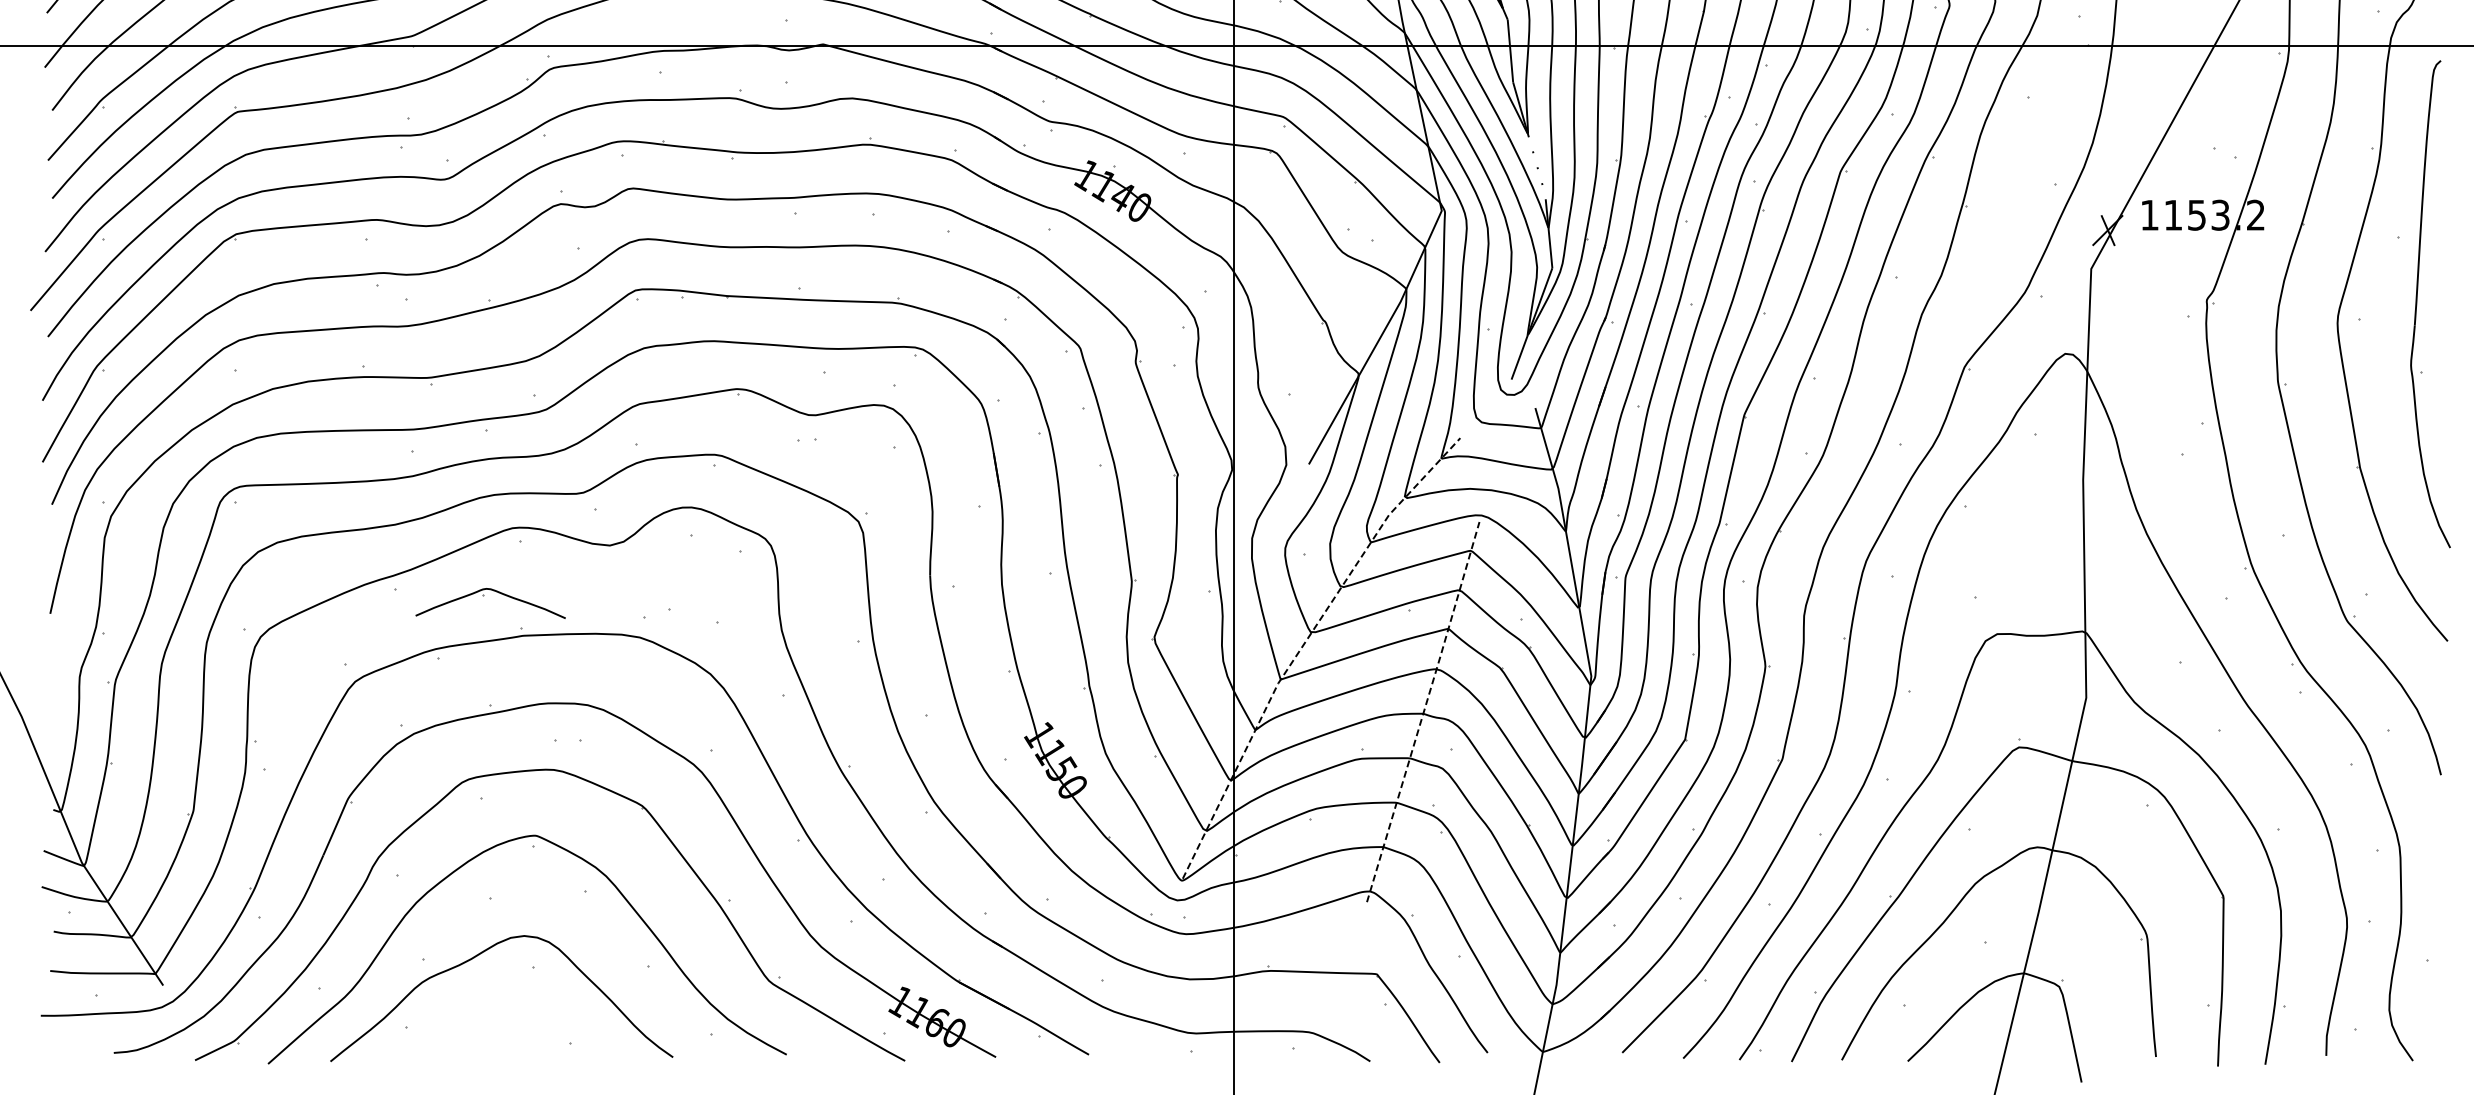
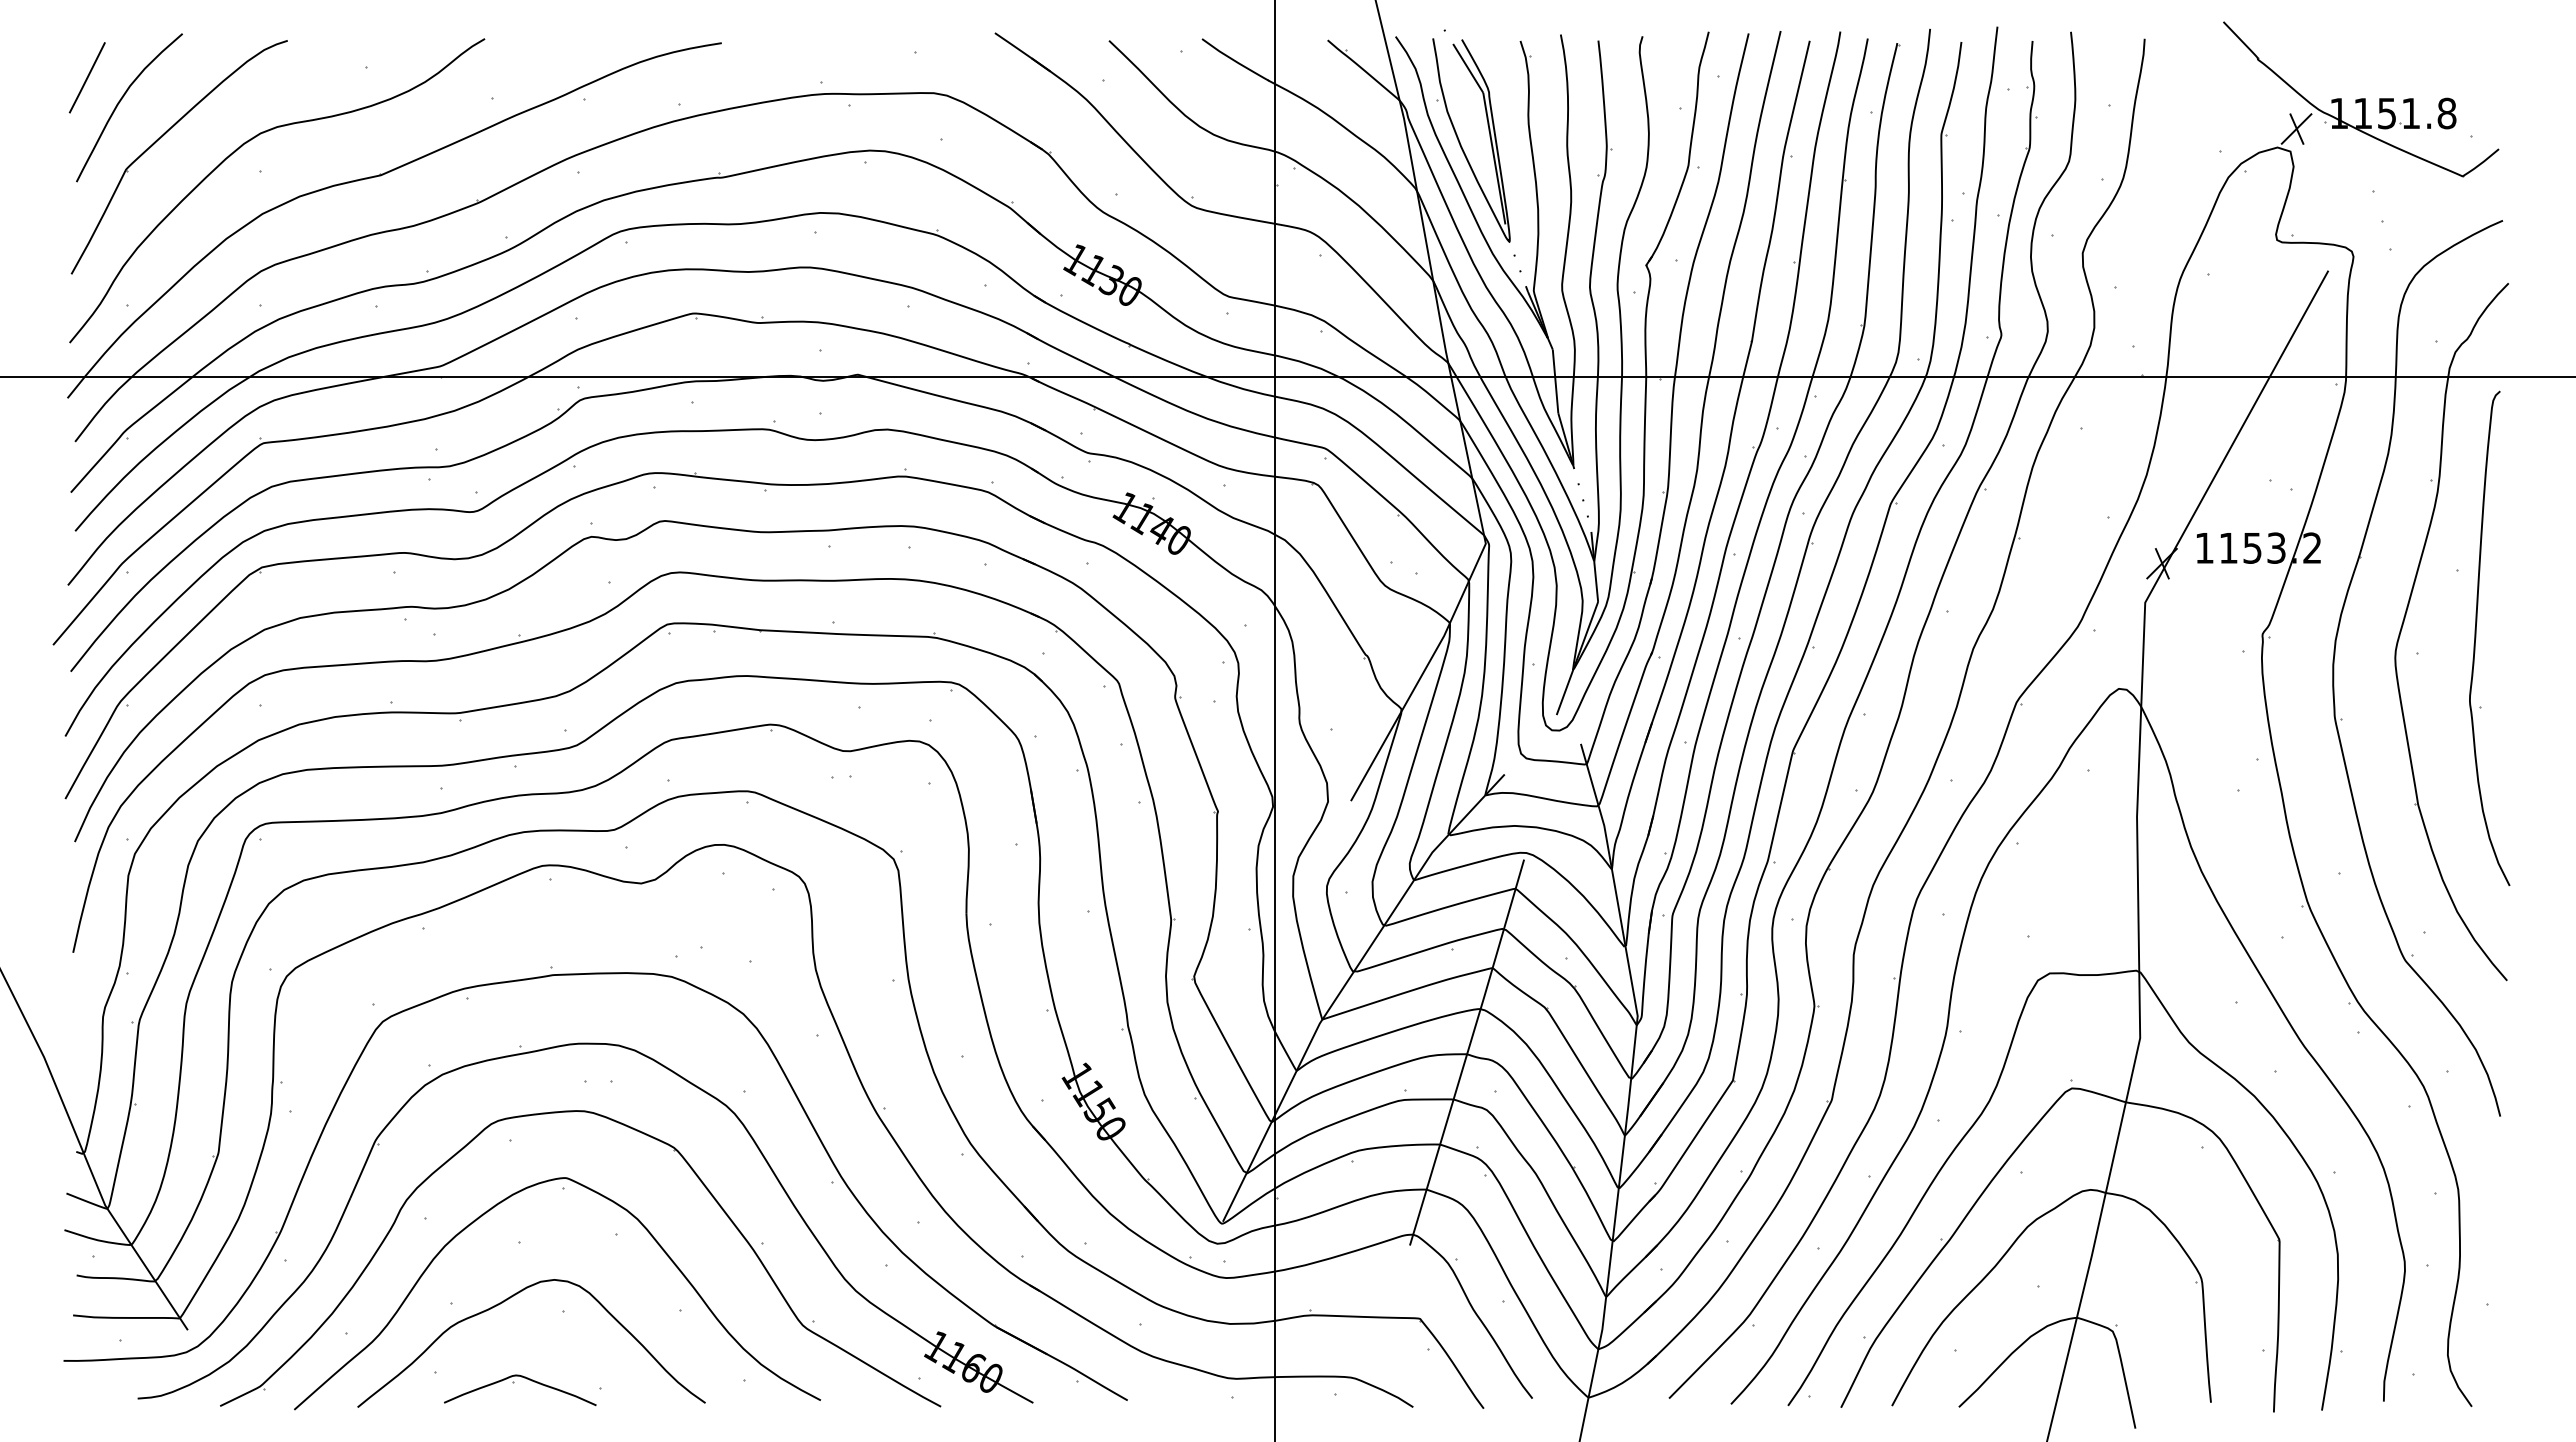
part: (484, 596) -> (513, 1383), moved
line: (1303, 646) -> (1345, 985), dashed -> solid
line: (1423, 711) -> (1467, 1051), dashed -> solid

